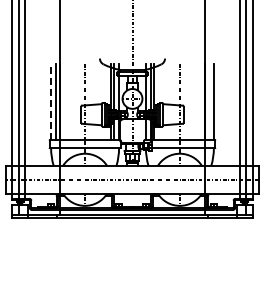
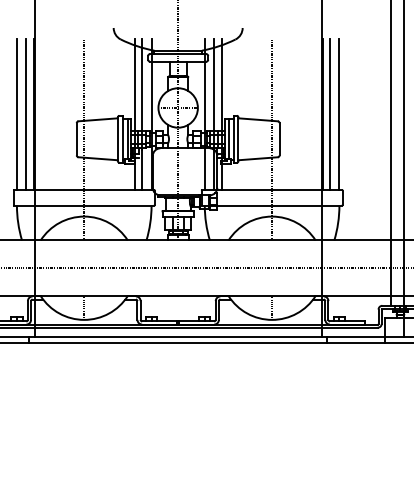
line: (51, 101) -> (17, 113), dashed -> solid
line: (209, 102) -> (330, 115), added

